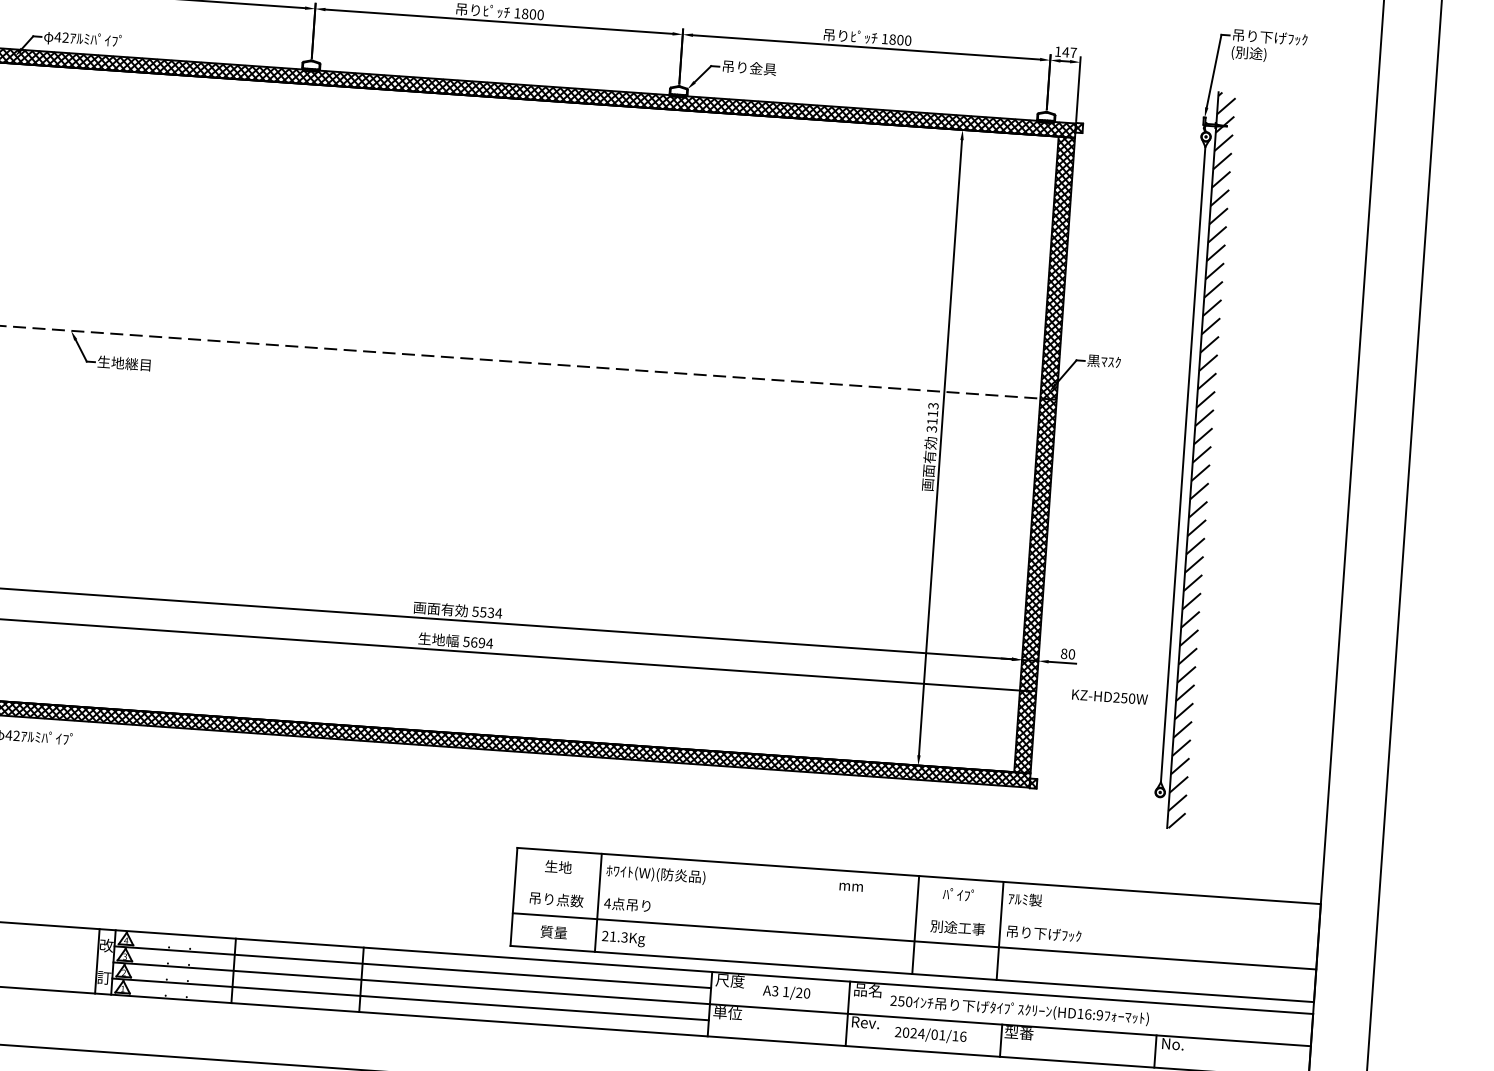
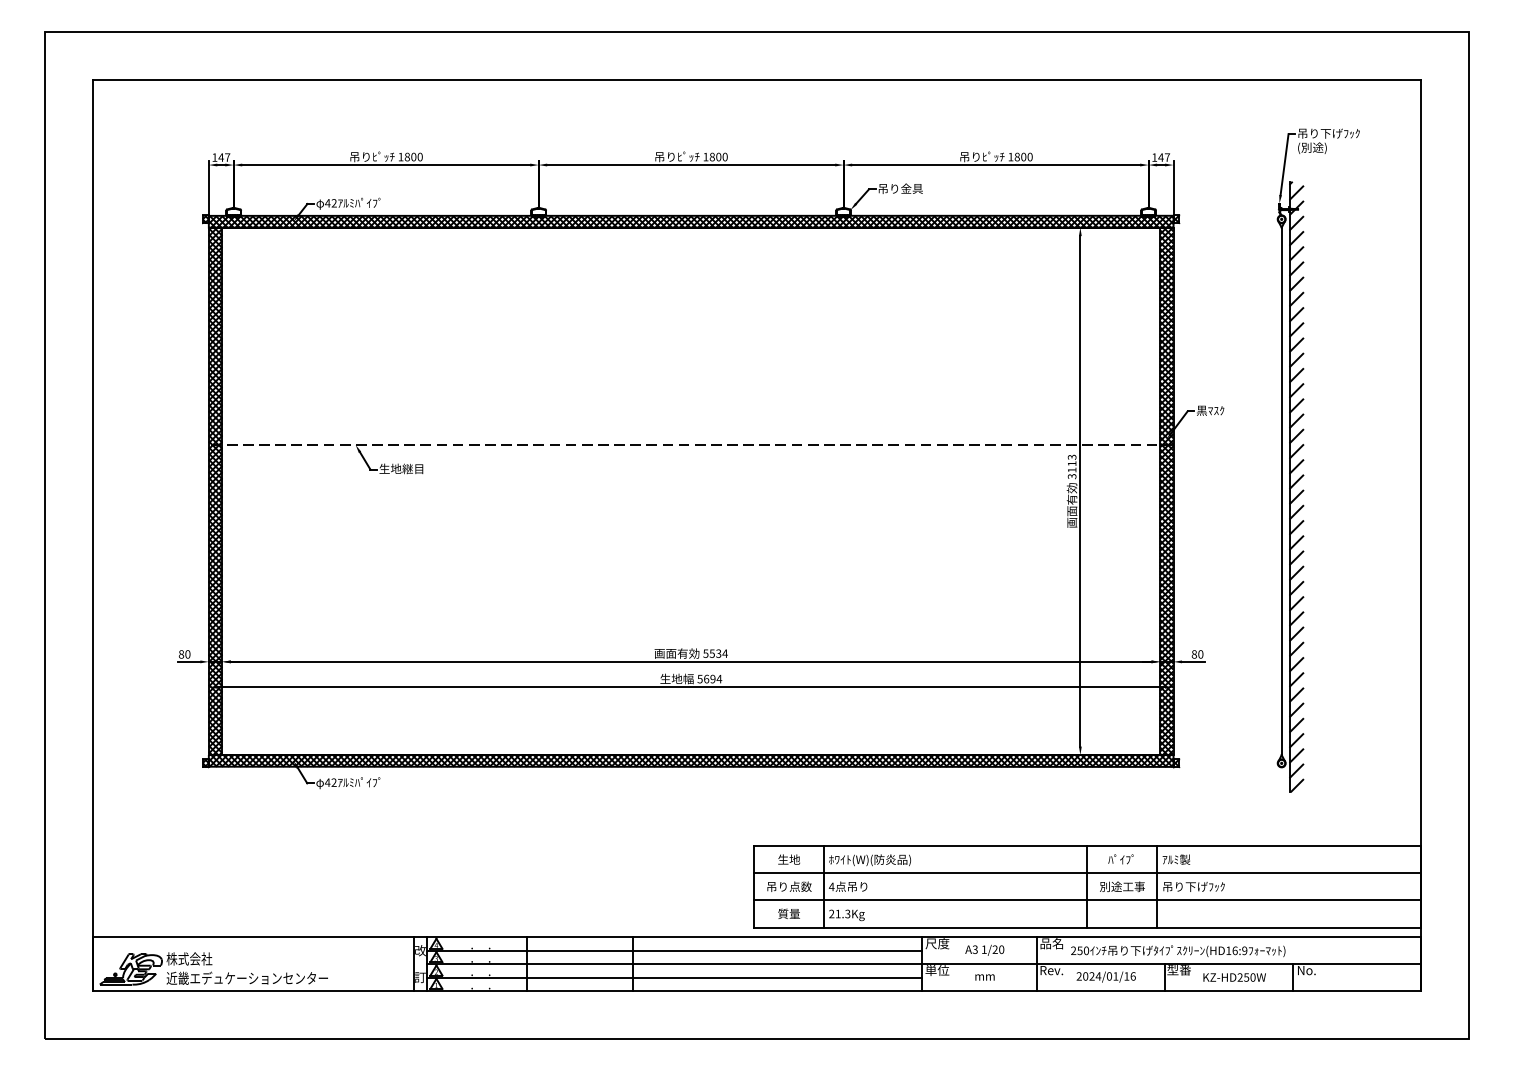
text: (1109, 697) -> (1234, 977), moved
text: (850, 887) -> (984, 977), moved
line: (916, 908) -> (1087, 873), added

